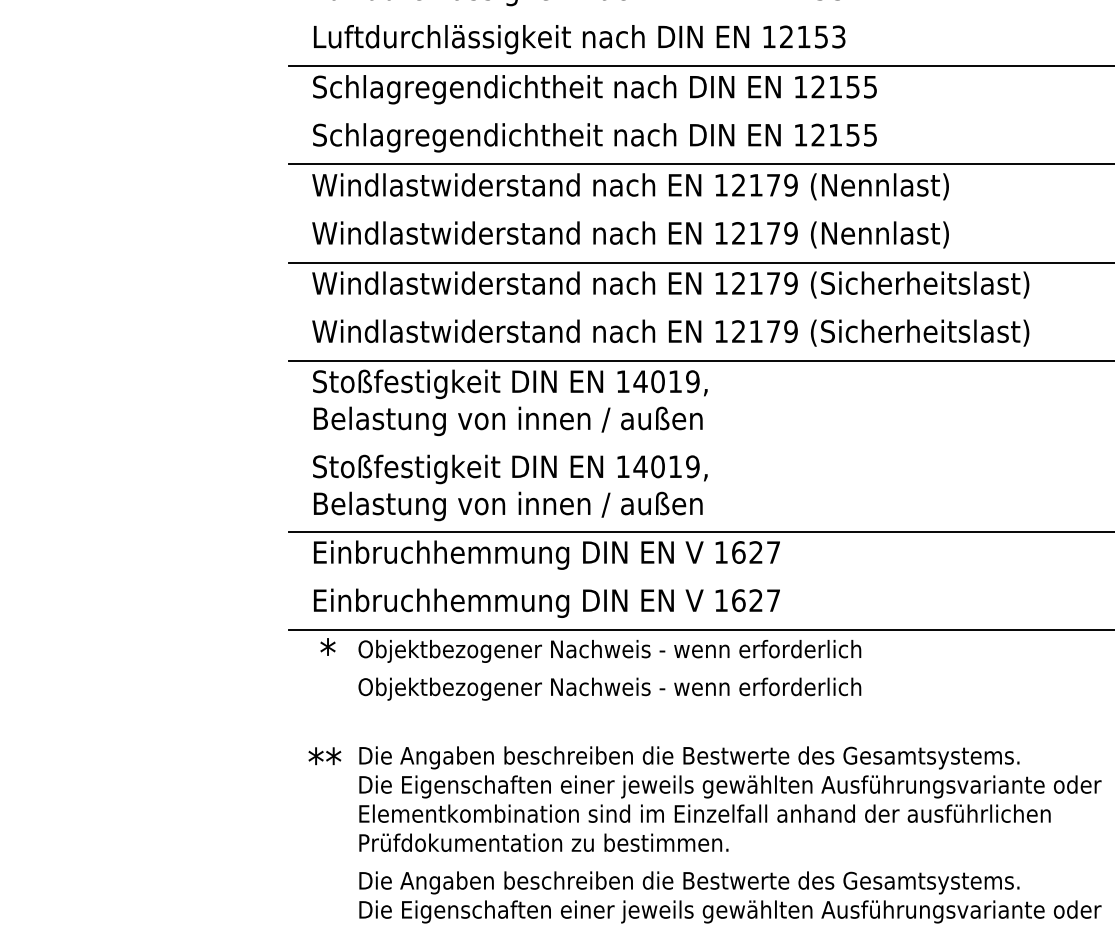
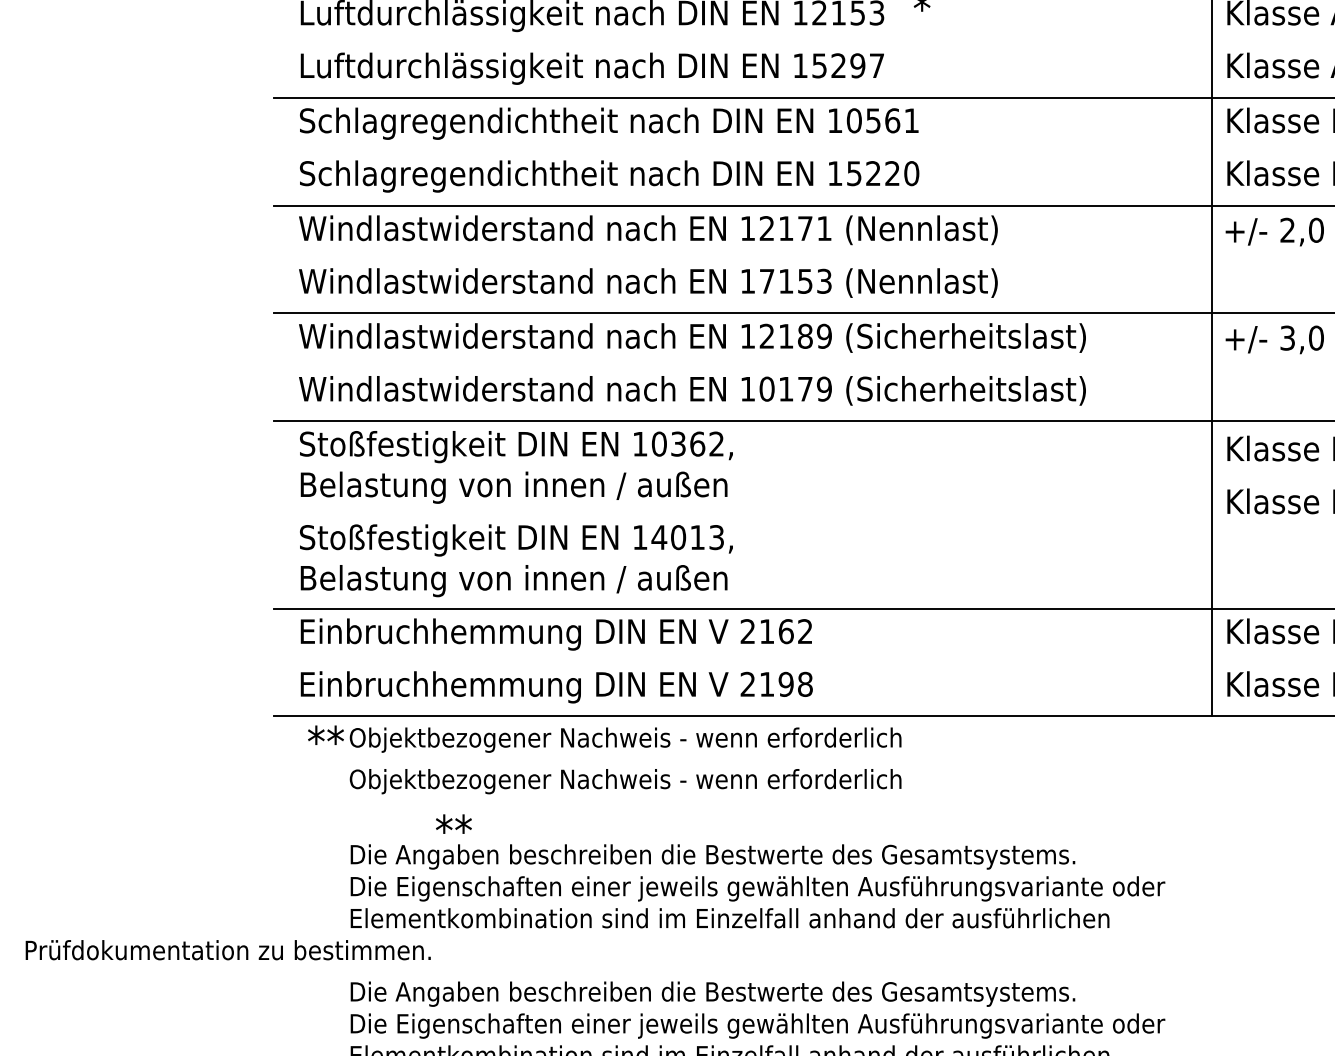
text: (812, 36) -> (848, 65), 12153 -> 15297
text: (843, 86) -> (882, 120), 12155 -> 10561
text: (844, 135) -> (883, 173), 12155 -> 15220
text: (790, 185) -> (823, 228), 12179 -> 12171
text: (764, 232) -> (795, 280), 12179 -> 17153
text: (773, 282) -> (805, 335), 12179 -> 12189
text: (738, 330) -> (766, 388), 12179 -> 10179
text: (666, 381) -> (687, 443), 14019, -> 10362,
text: (692, 466) -> (716, 537), 14019, -> 14013,
text: (747, 552) -> (776, 631), 1627 -> 2162
text: (747, 599) -> (776, 683), 1627 -> 2198
text: (345, 646) -> (335, 734), * -> **
text: (324, 755) -> (453, 823), moved
text: (543, 843) -> (227, 950), moved

